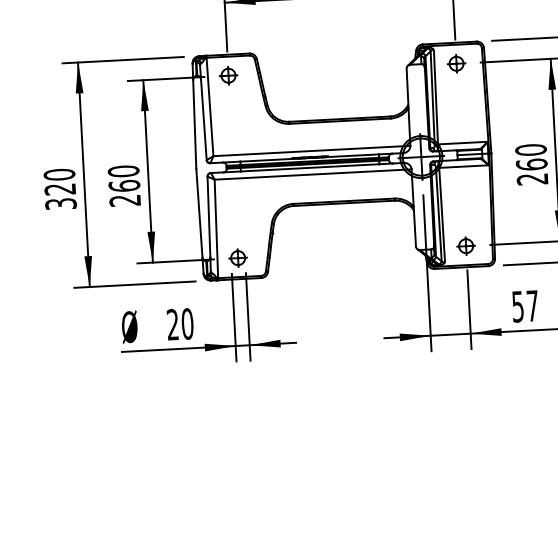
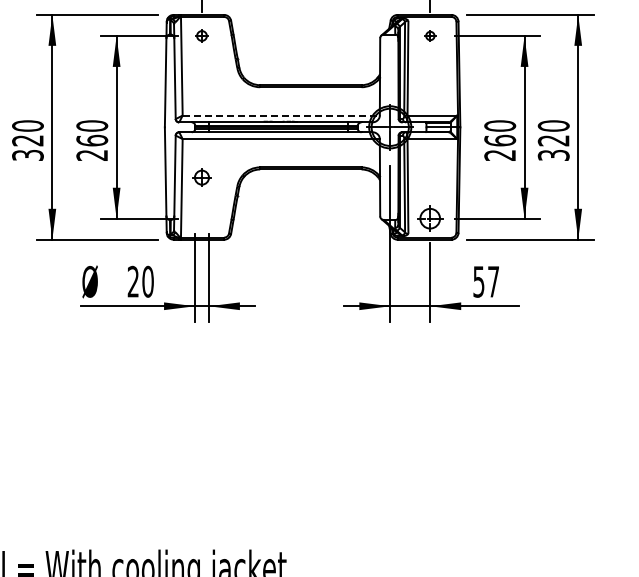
part: (456, 63) -> (430, 35), size x0.6
part: (228, 75) -> (201, 35), size x0.7
line: (312, 150) -> (281, 115), solid -> dashed
part: (466, 246) -> (430, 218), size x1.4
part: (237, 258) -> (201, 177), moved

